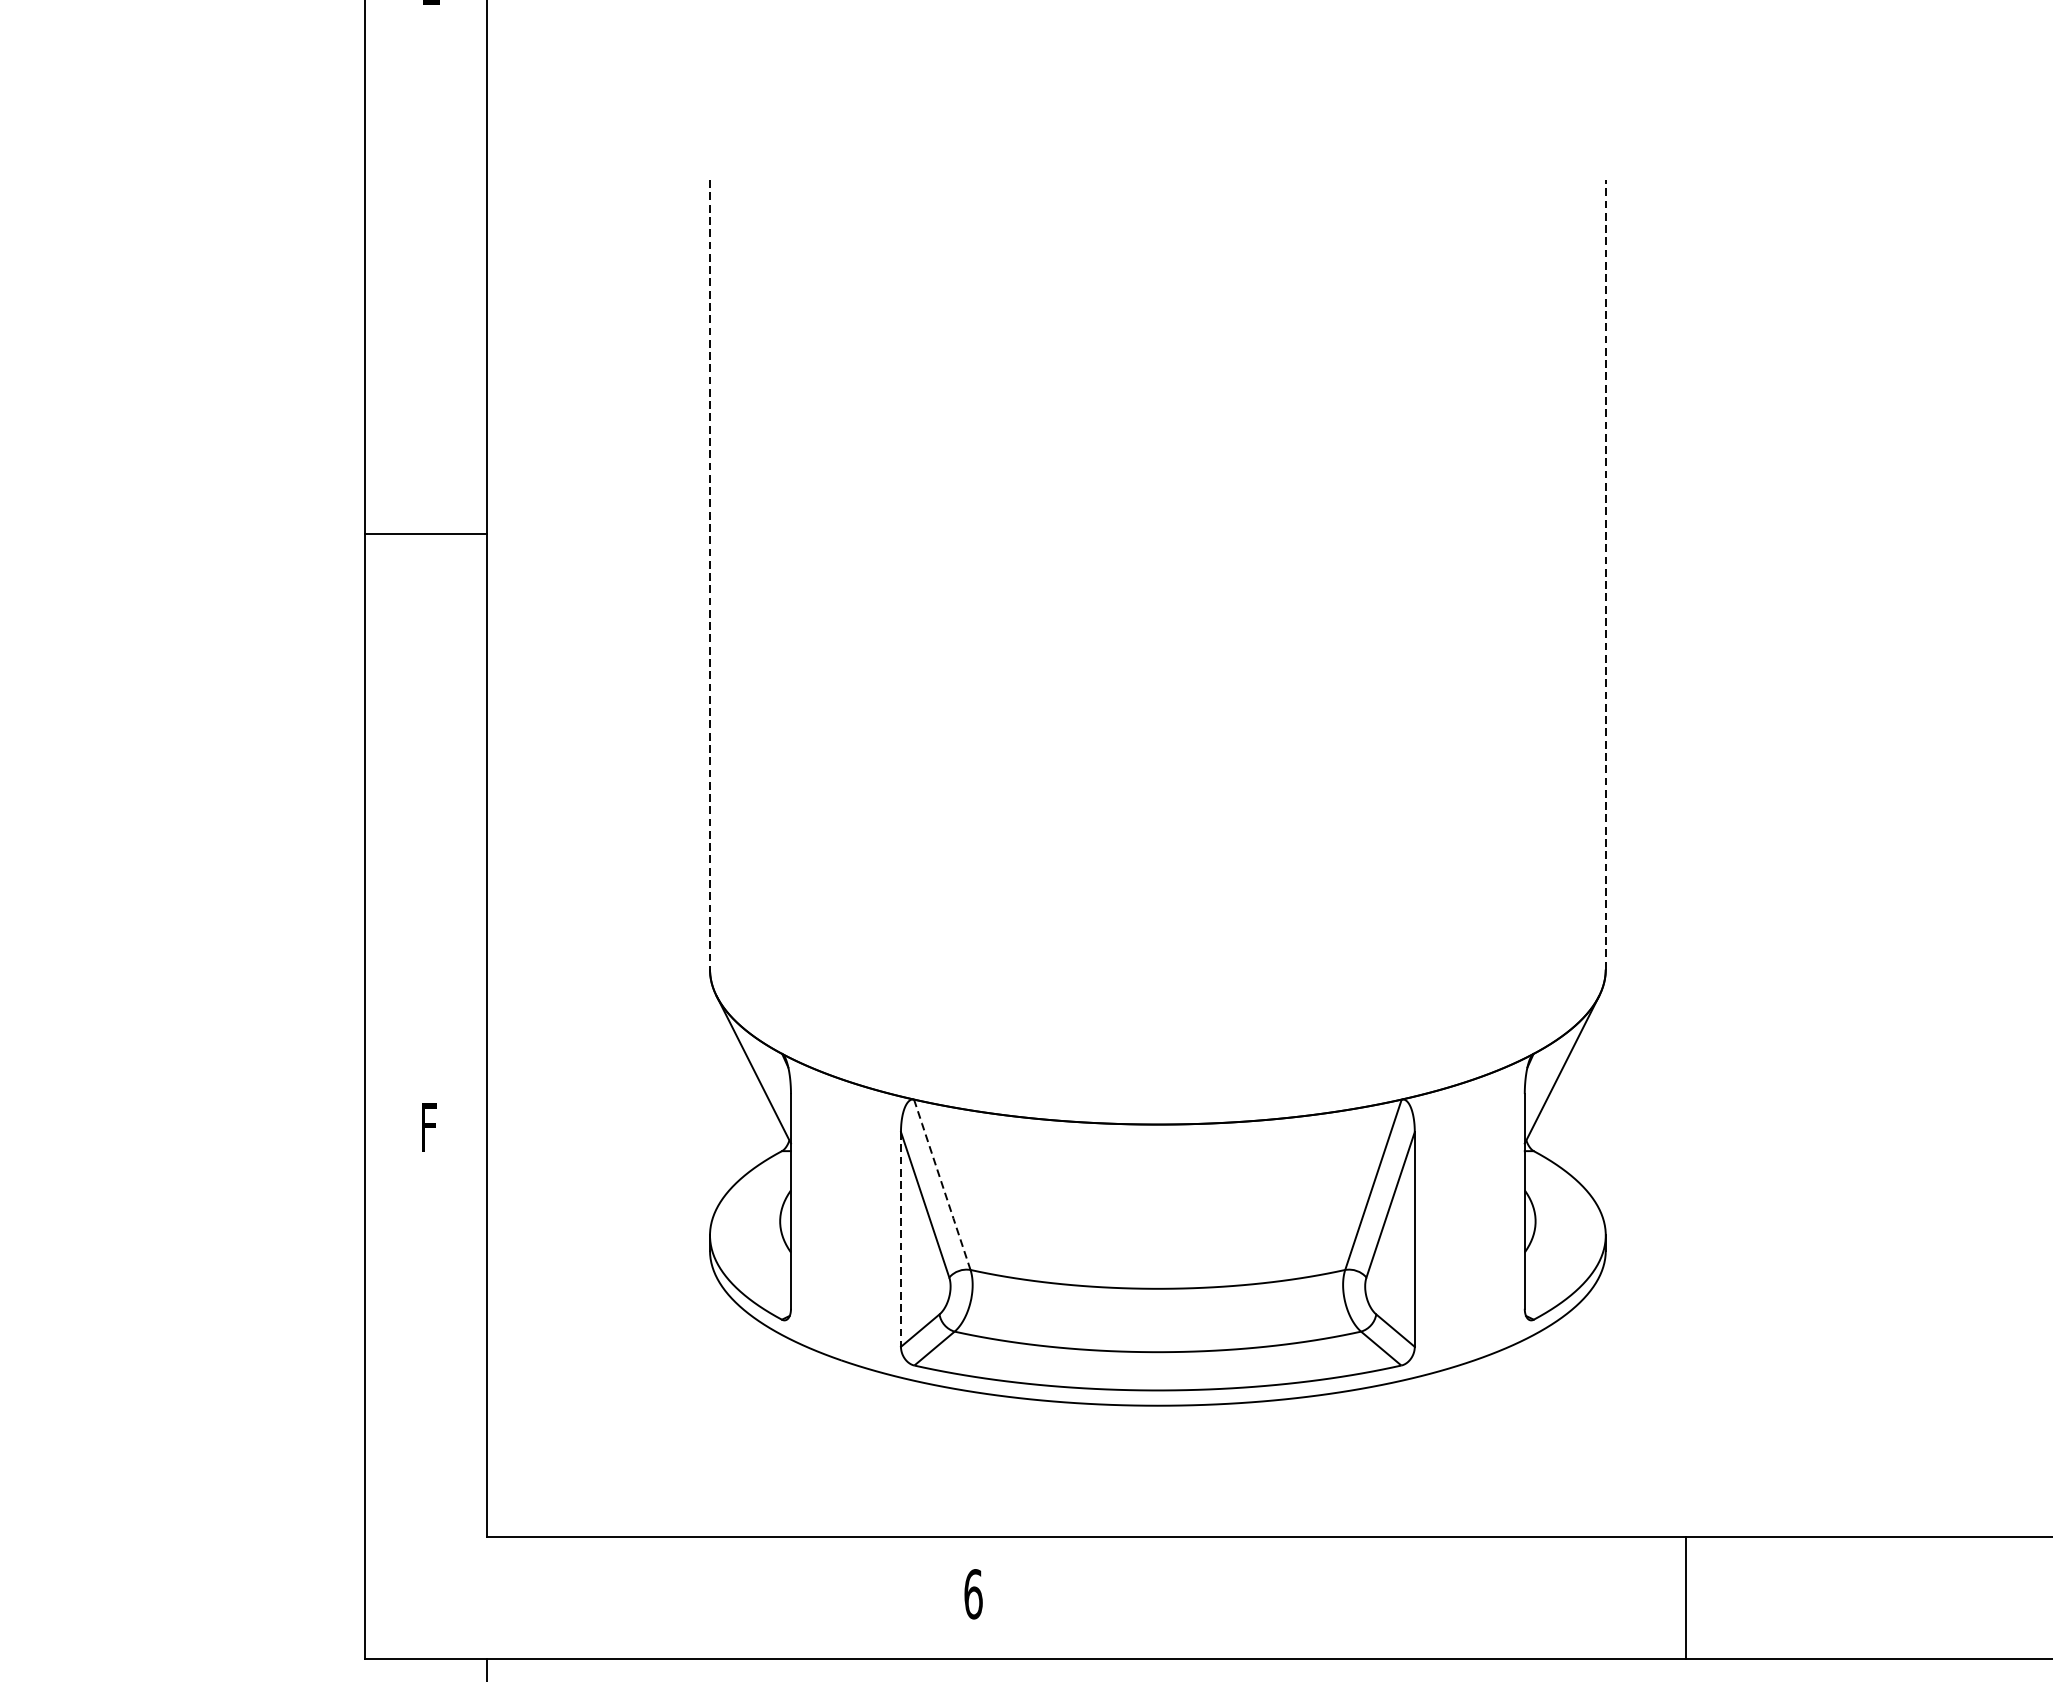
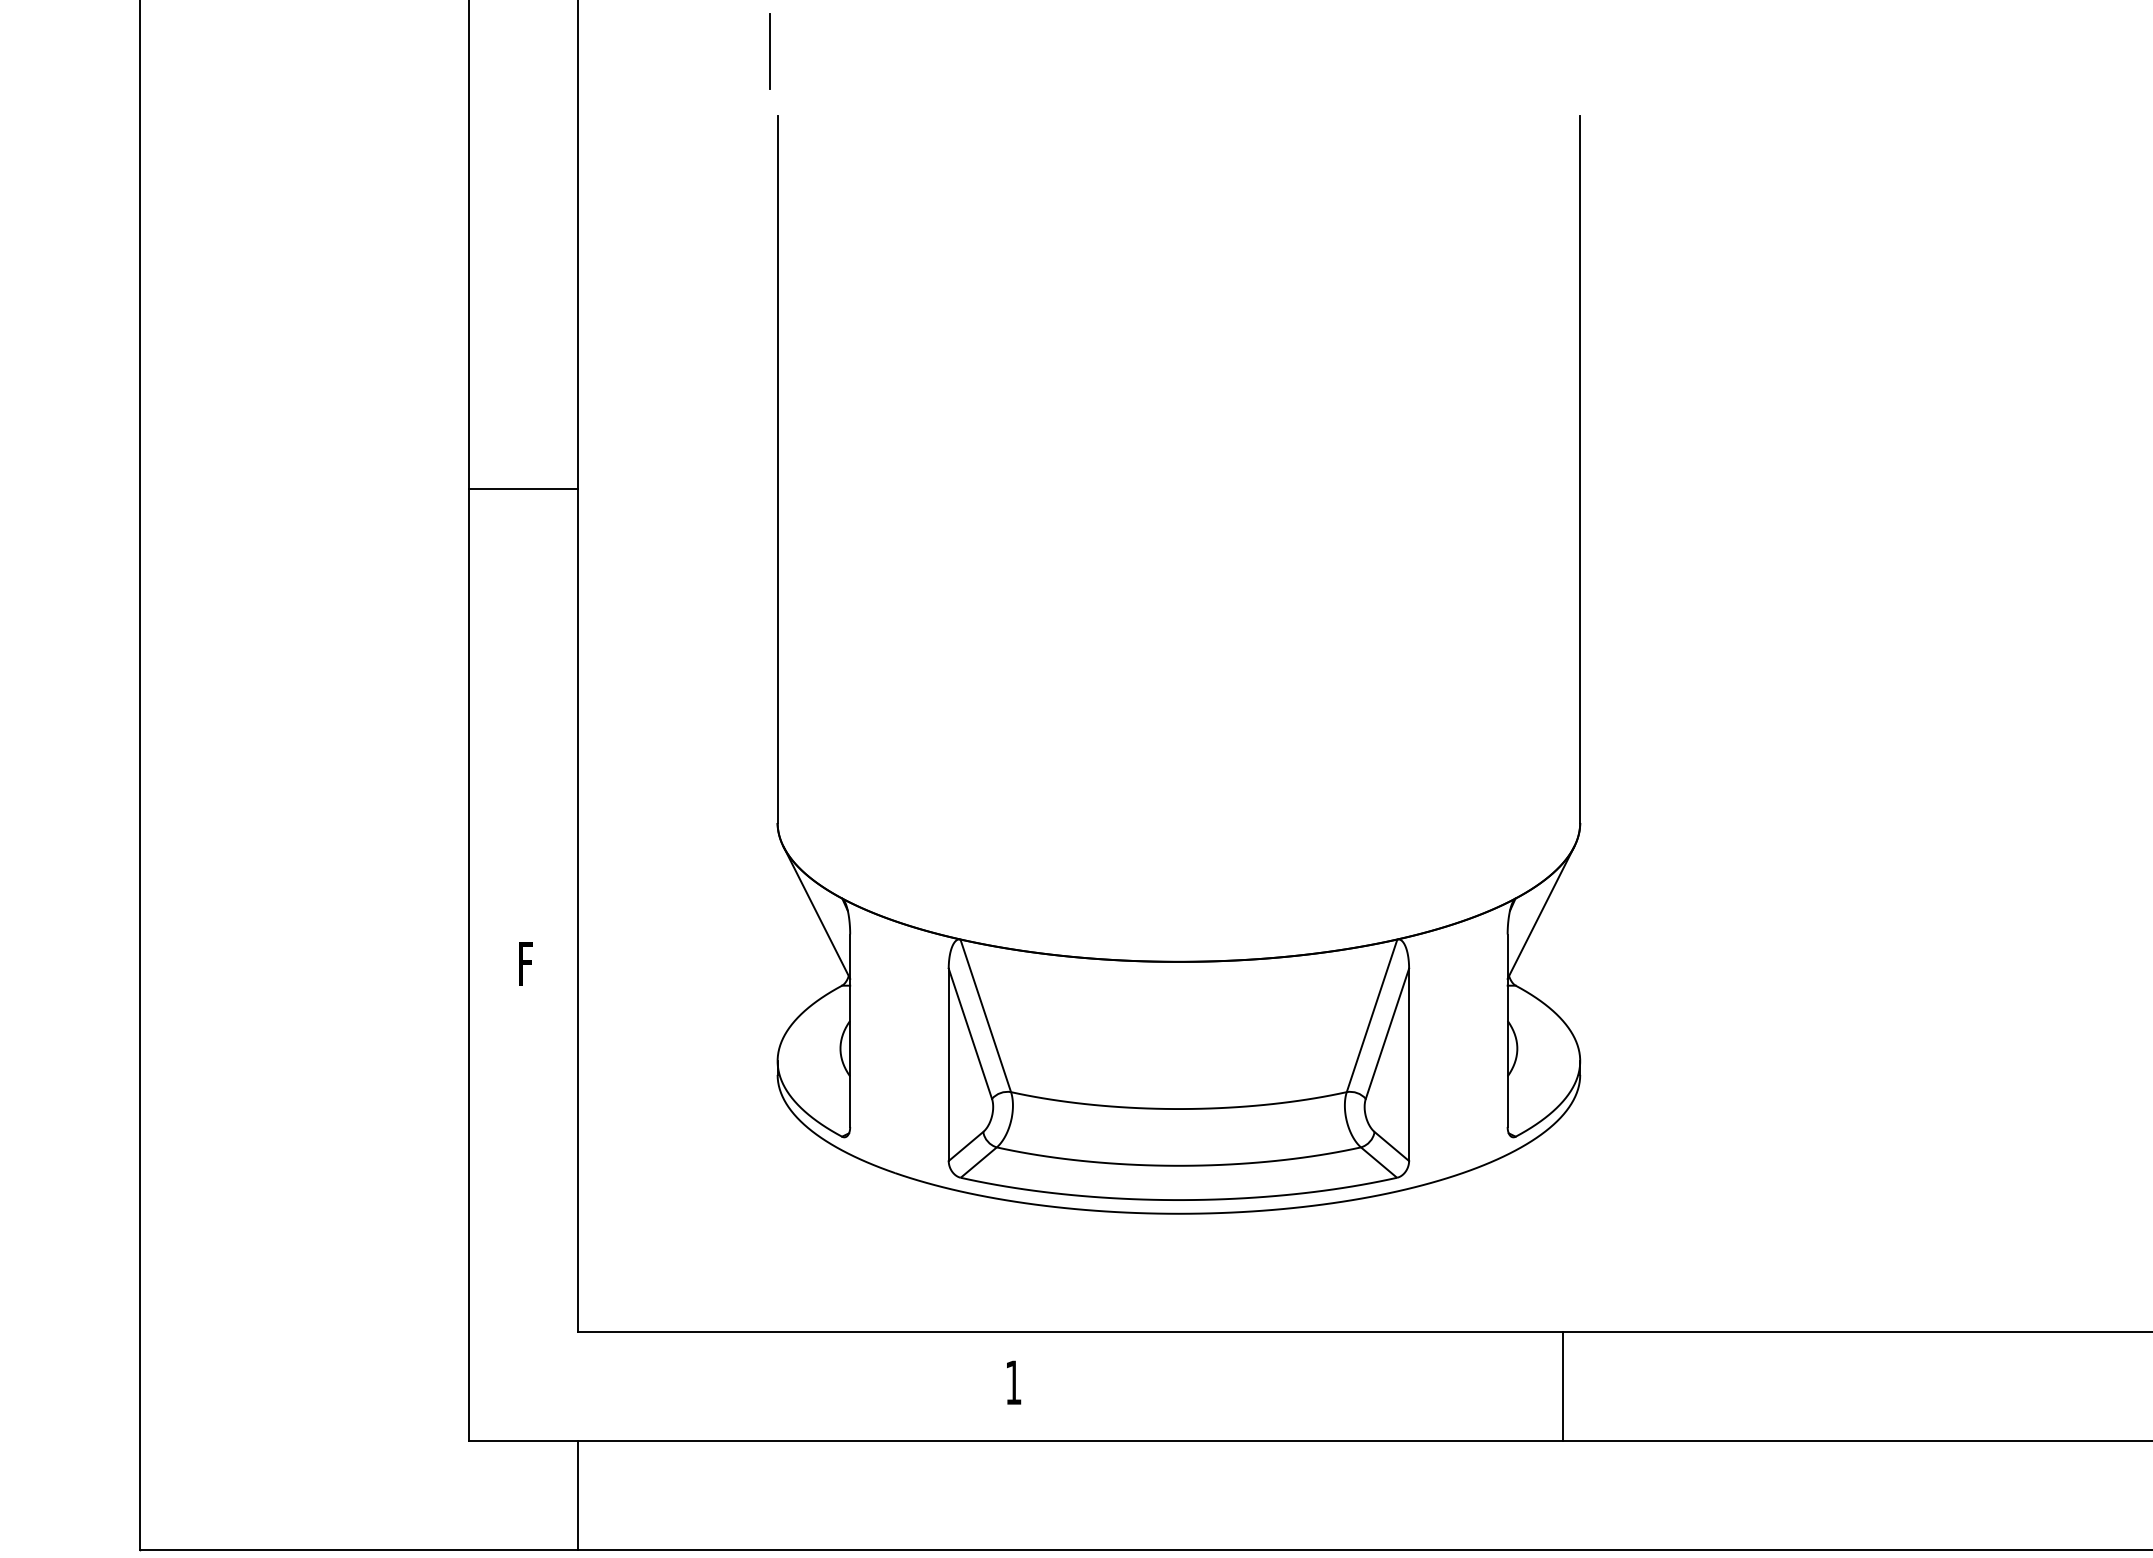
line: (700, 108) -> (769, 51), added
line: (426, 533) -> (523, 488), moved
line: (709, 575) -> (777, 469), dashed -> solid
line: (1606, 575) -> (1580, 469), dashed -> solid
line: (942, 1184) -> (985, 1015), dashed -> solid
line: (900, 1240) -> (948, 1065), dashed -> solid
text: (973, 1594) -> (1013, 1382), 6 -> 1
line: (1686, 1597) -> (1563, 1385), moved

